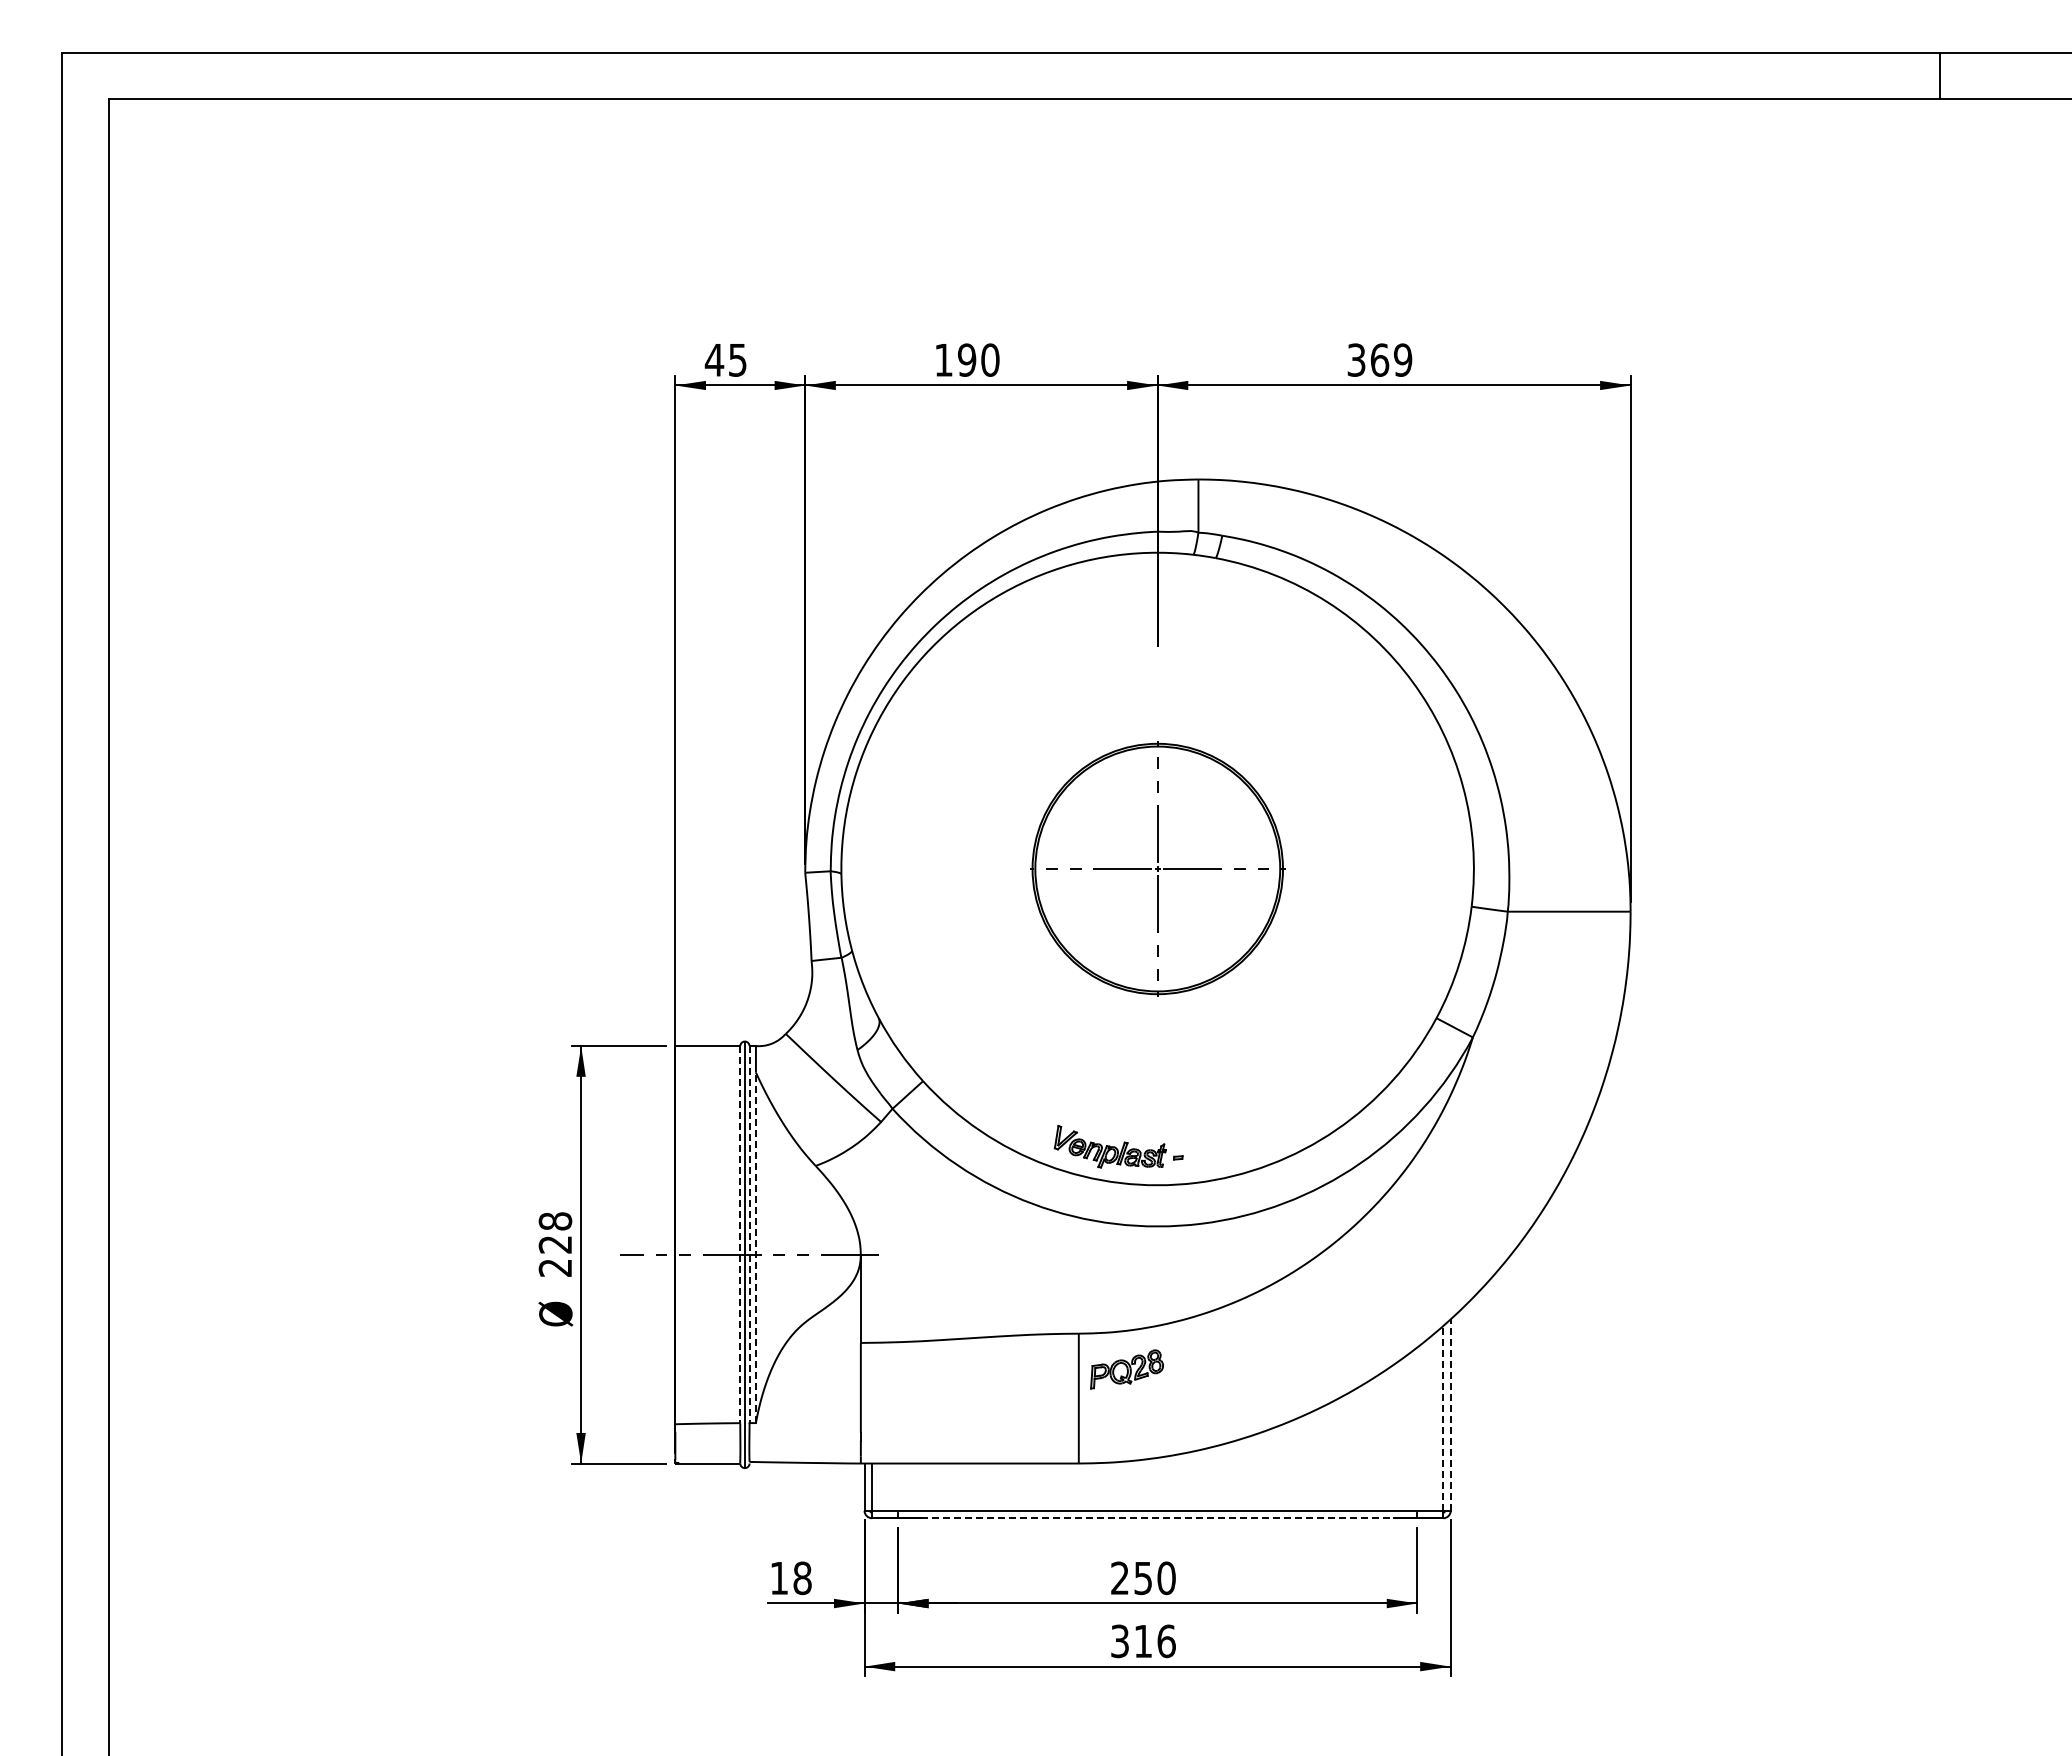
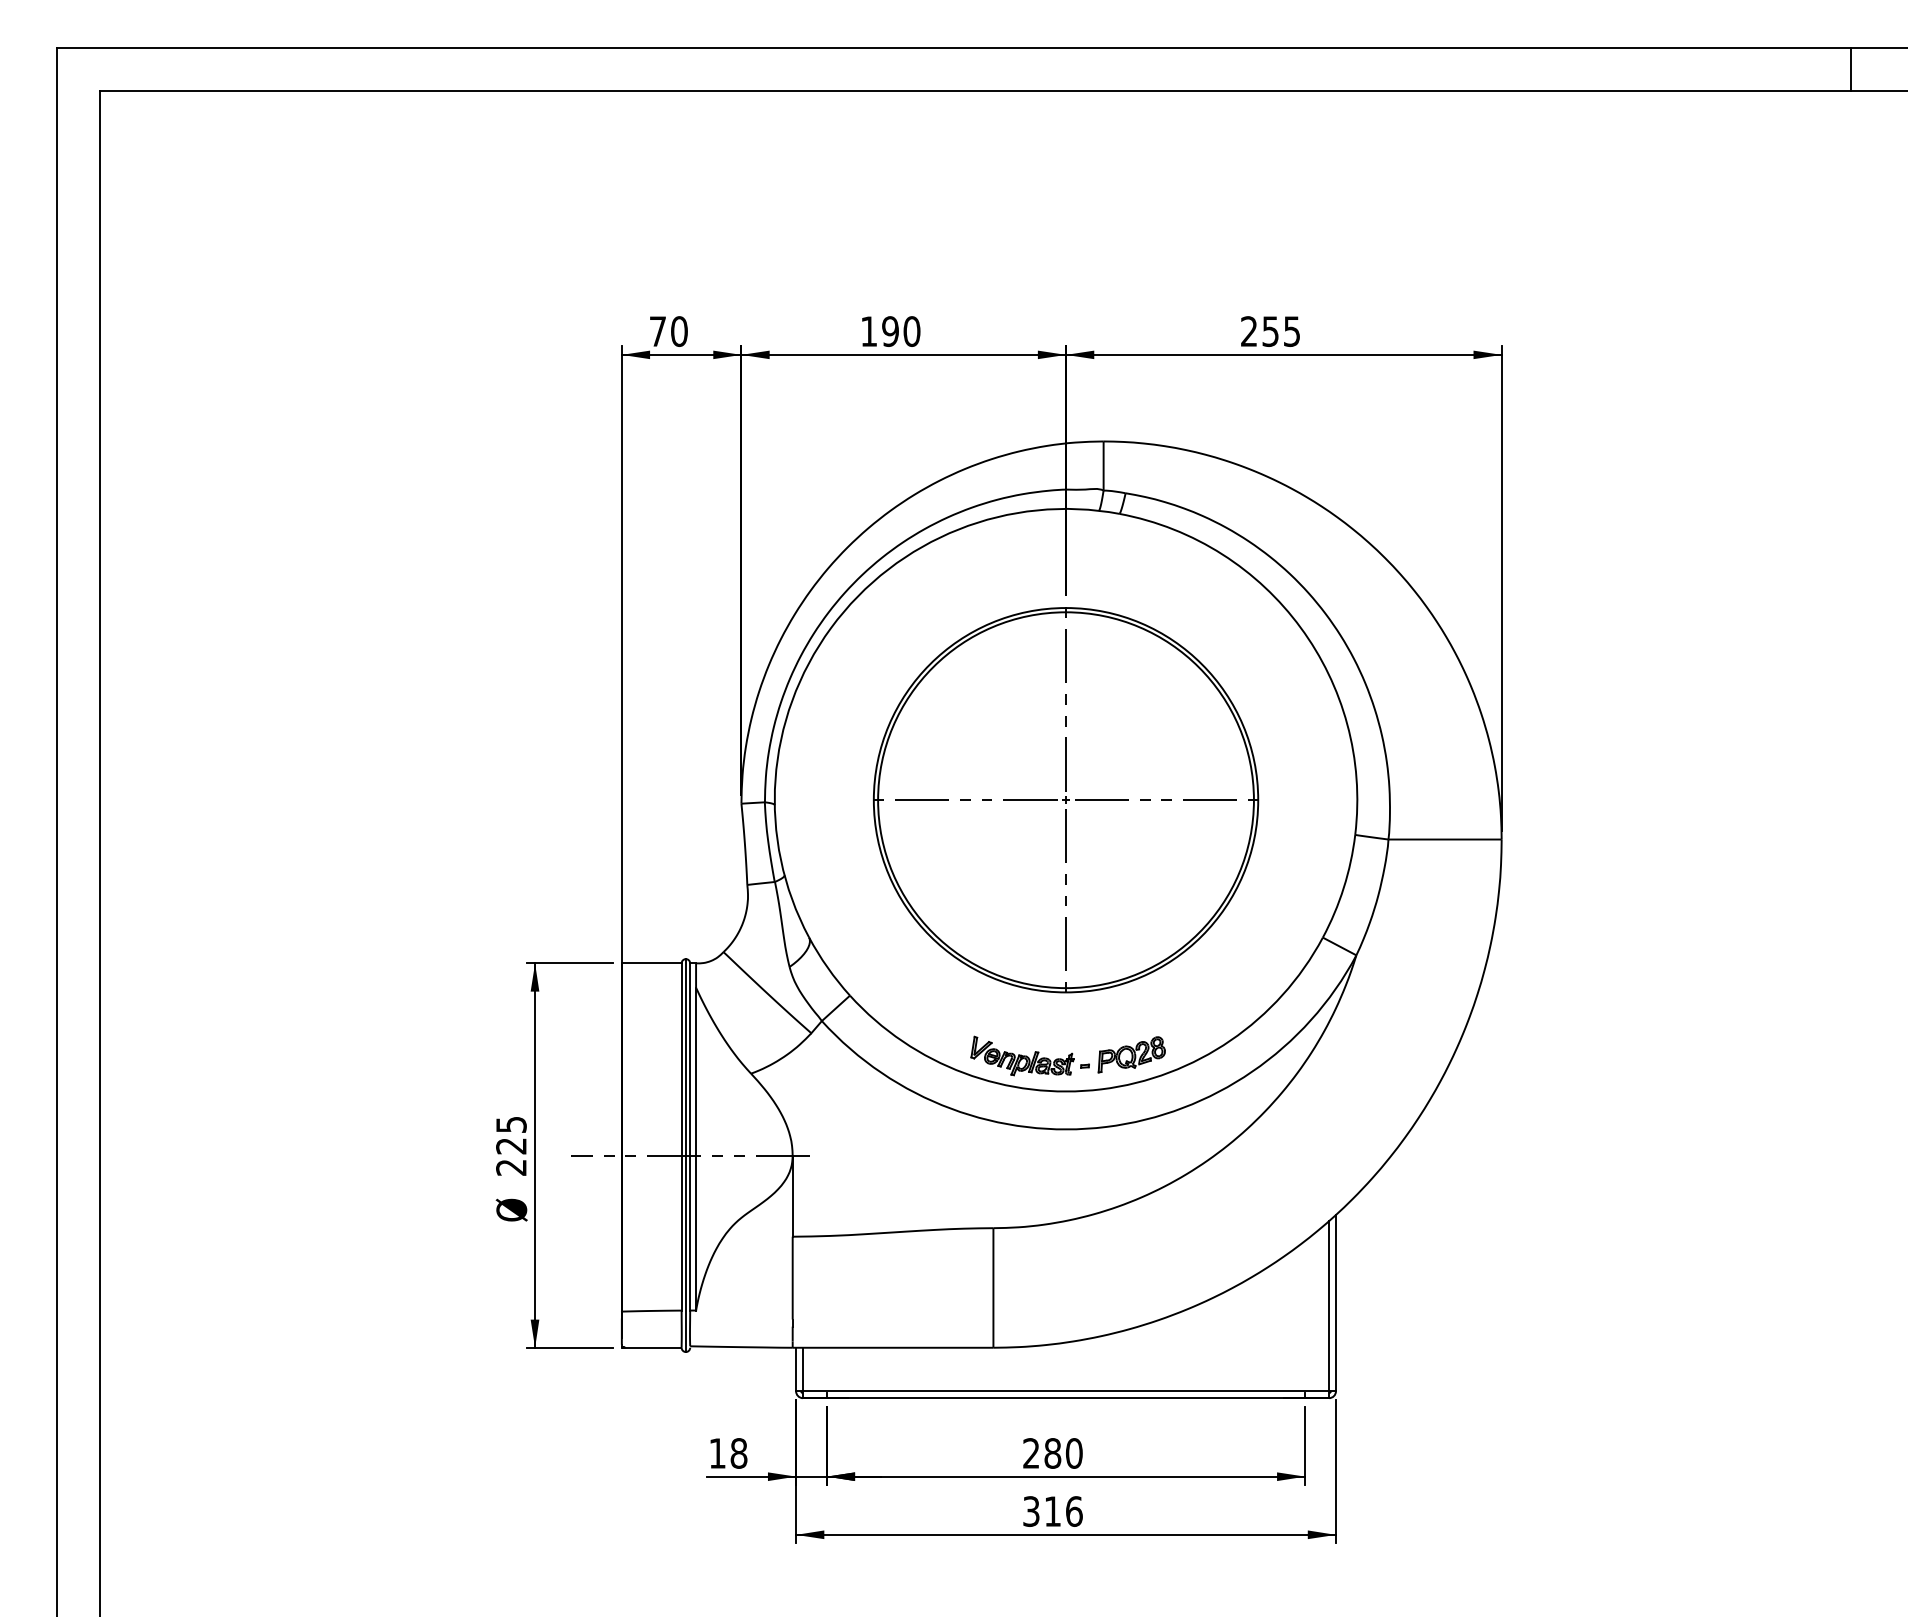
line: (1939, 75) -> (1850, 69), moved
text: (725, 359) -> (668, 330), 45 -> 70
text: (1379, 359) -> (1270, 330), 369 -> 255
part: (1157, 868) -> (1065, 799), size x1.67
text: (555, 1221) -> (511, 1124), 228 -> 225
line: (740, 1235) -> (681, 1137), dashed -> solid
line: (749, 1235) -> (690, 1137), dashed -> solid
line: (755, 1247) -> (695, 1148), dashed -> solid
part: (1126, 1369) -> (1131, 1054), moved
line: (1450, 1415) -> (1335, 1303), dashed -> solid
line: (1443, 1417) -> (1329, 1305), dashed -> solid
line: (1157, 1518) -> (1065, 1398), dashed -> solid
text: (1143, 1578) -> (1053, 1453), 250 -> 280

